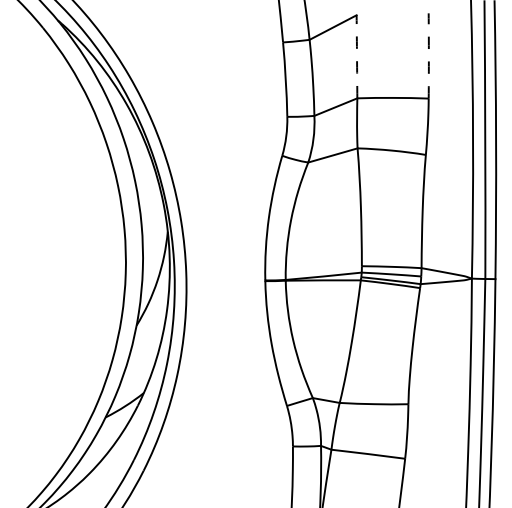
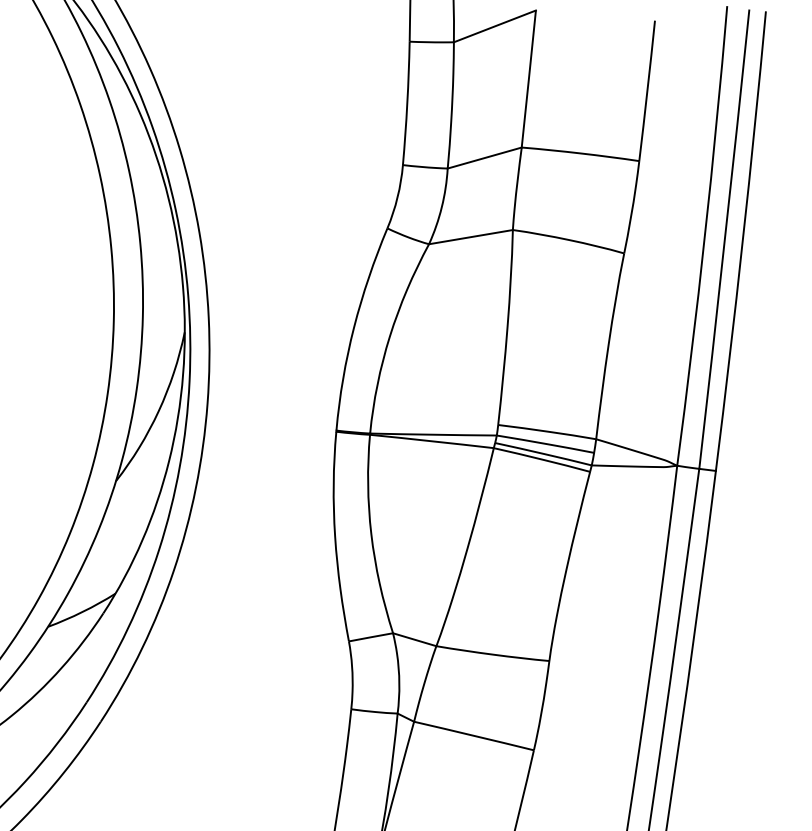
arc: (428, 55) -> (646, 90), dashed -> solid
arc: (357, 56) -> (529, 78), dashed -> solid

